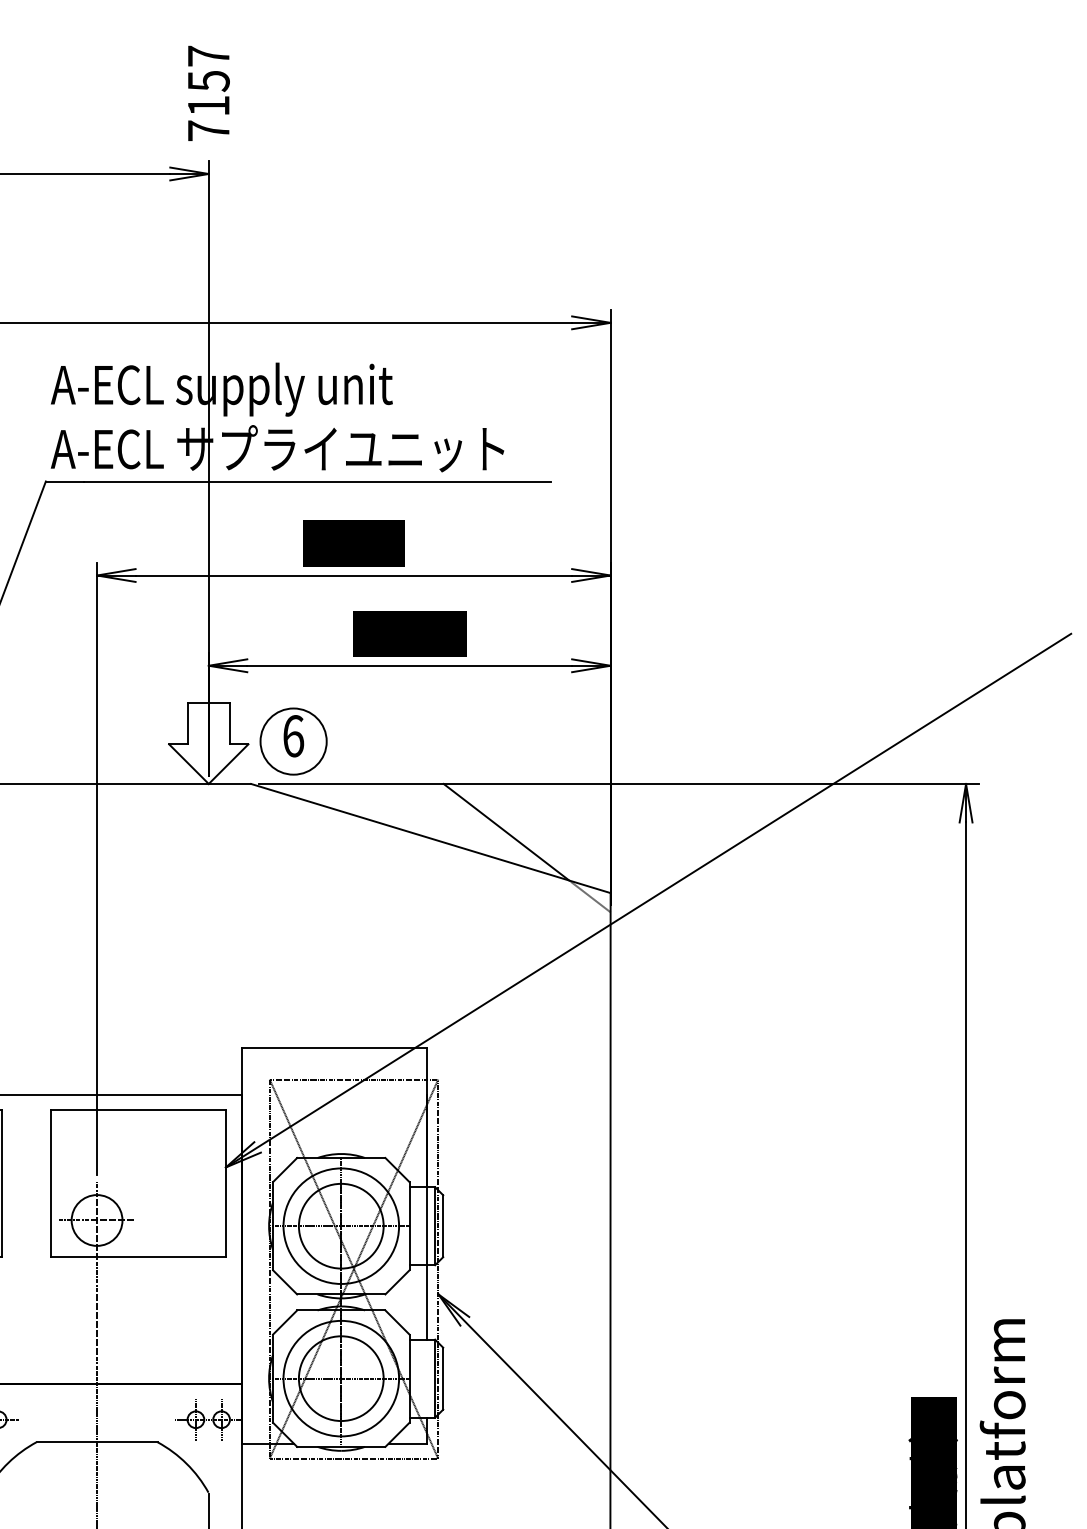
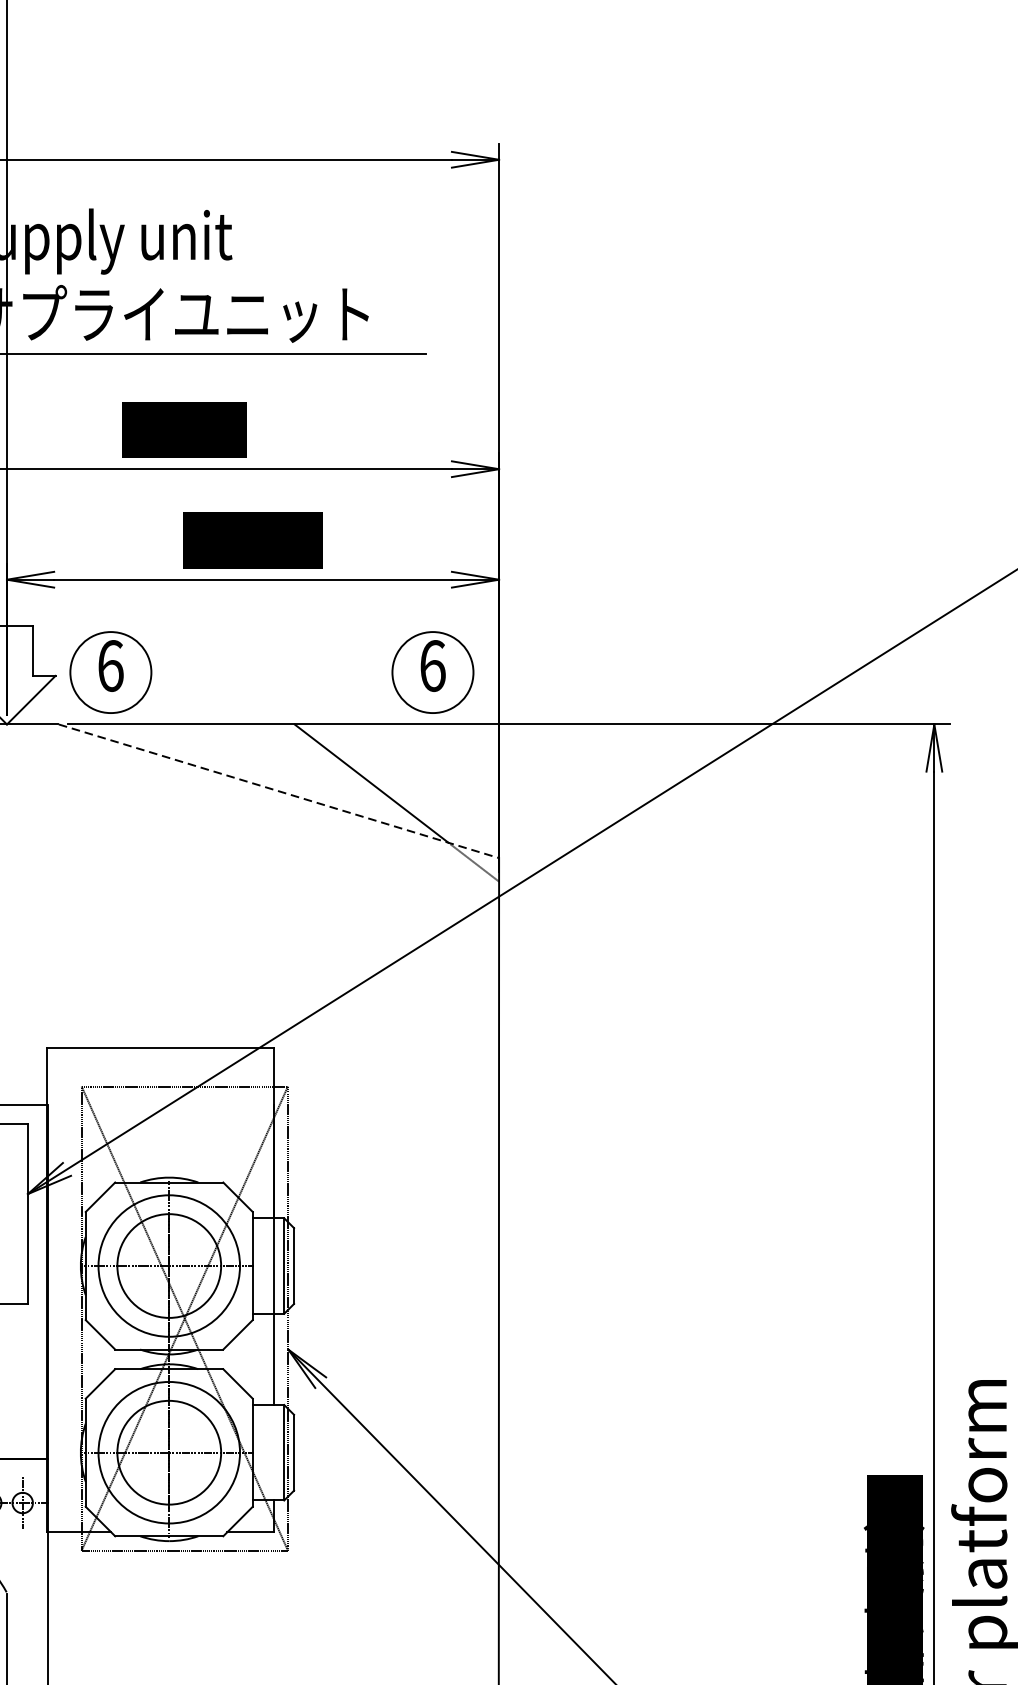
part: (556, 741) -> (432, 672), added
line: (430, 838) -> (278, 791), solid -> dashed

